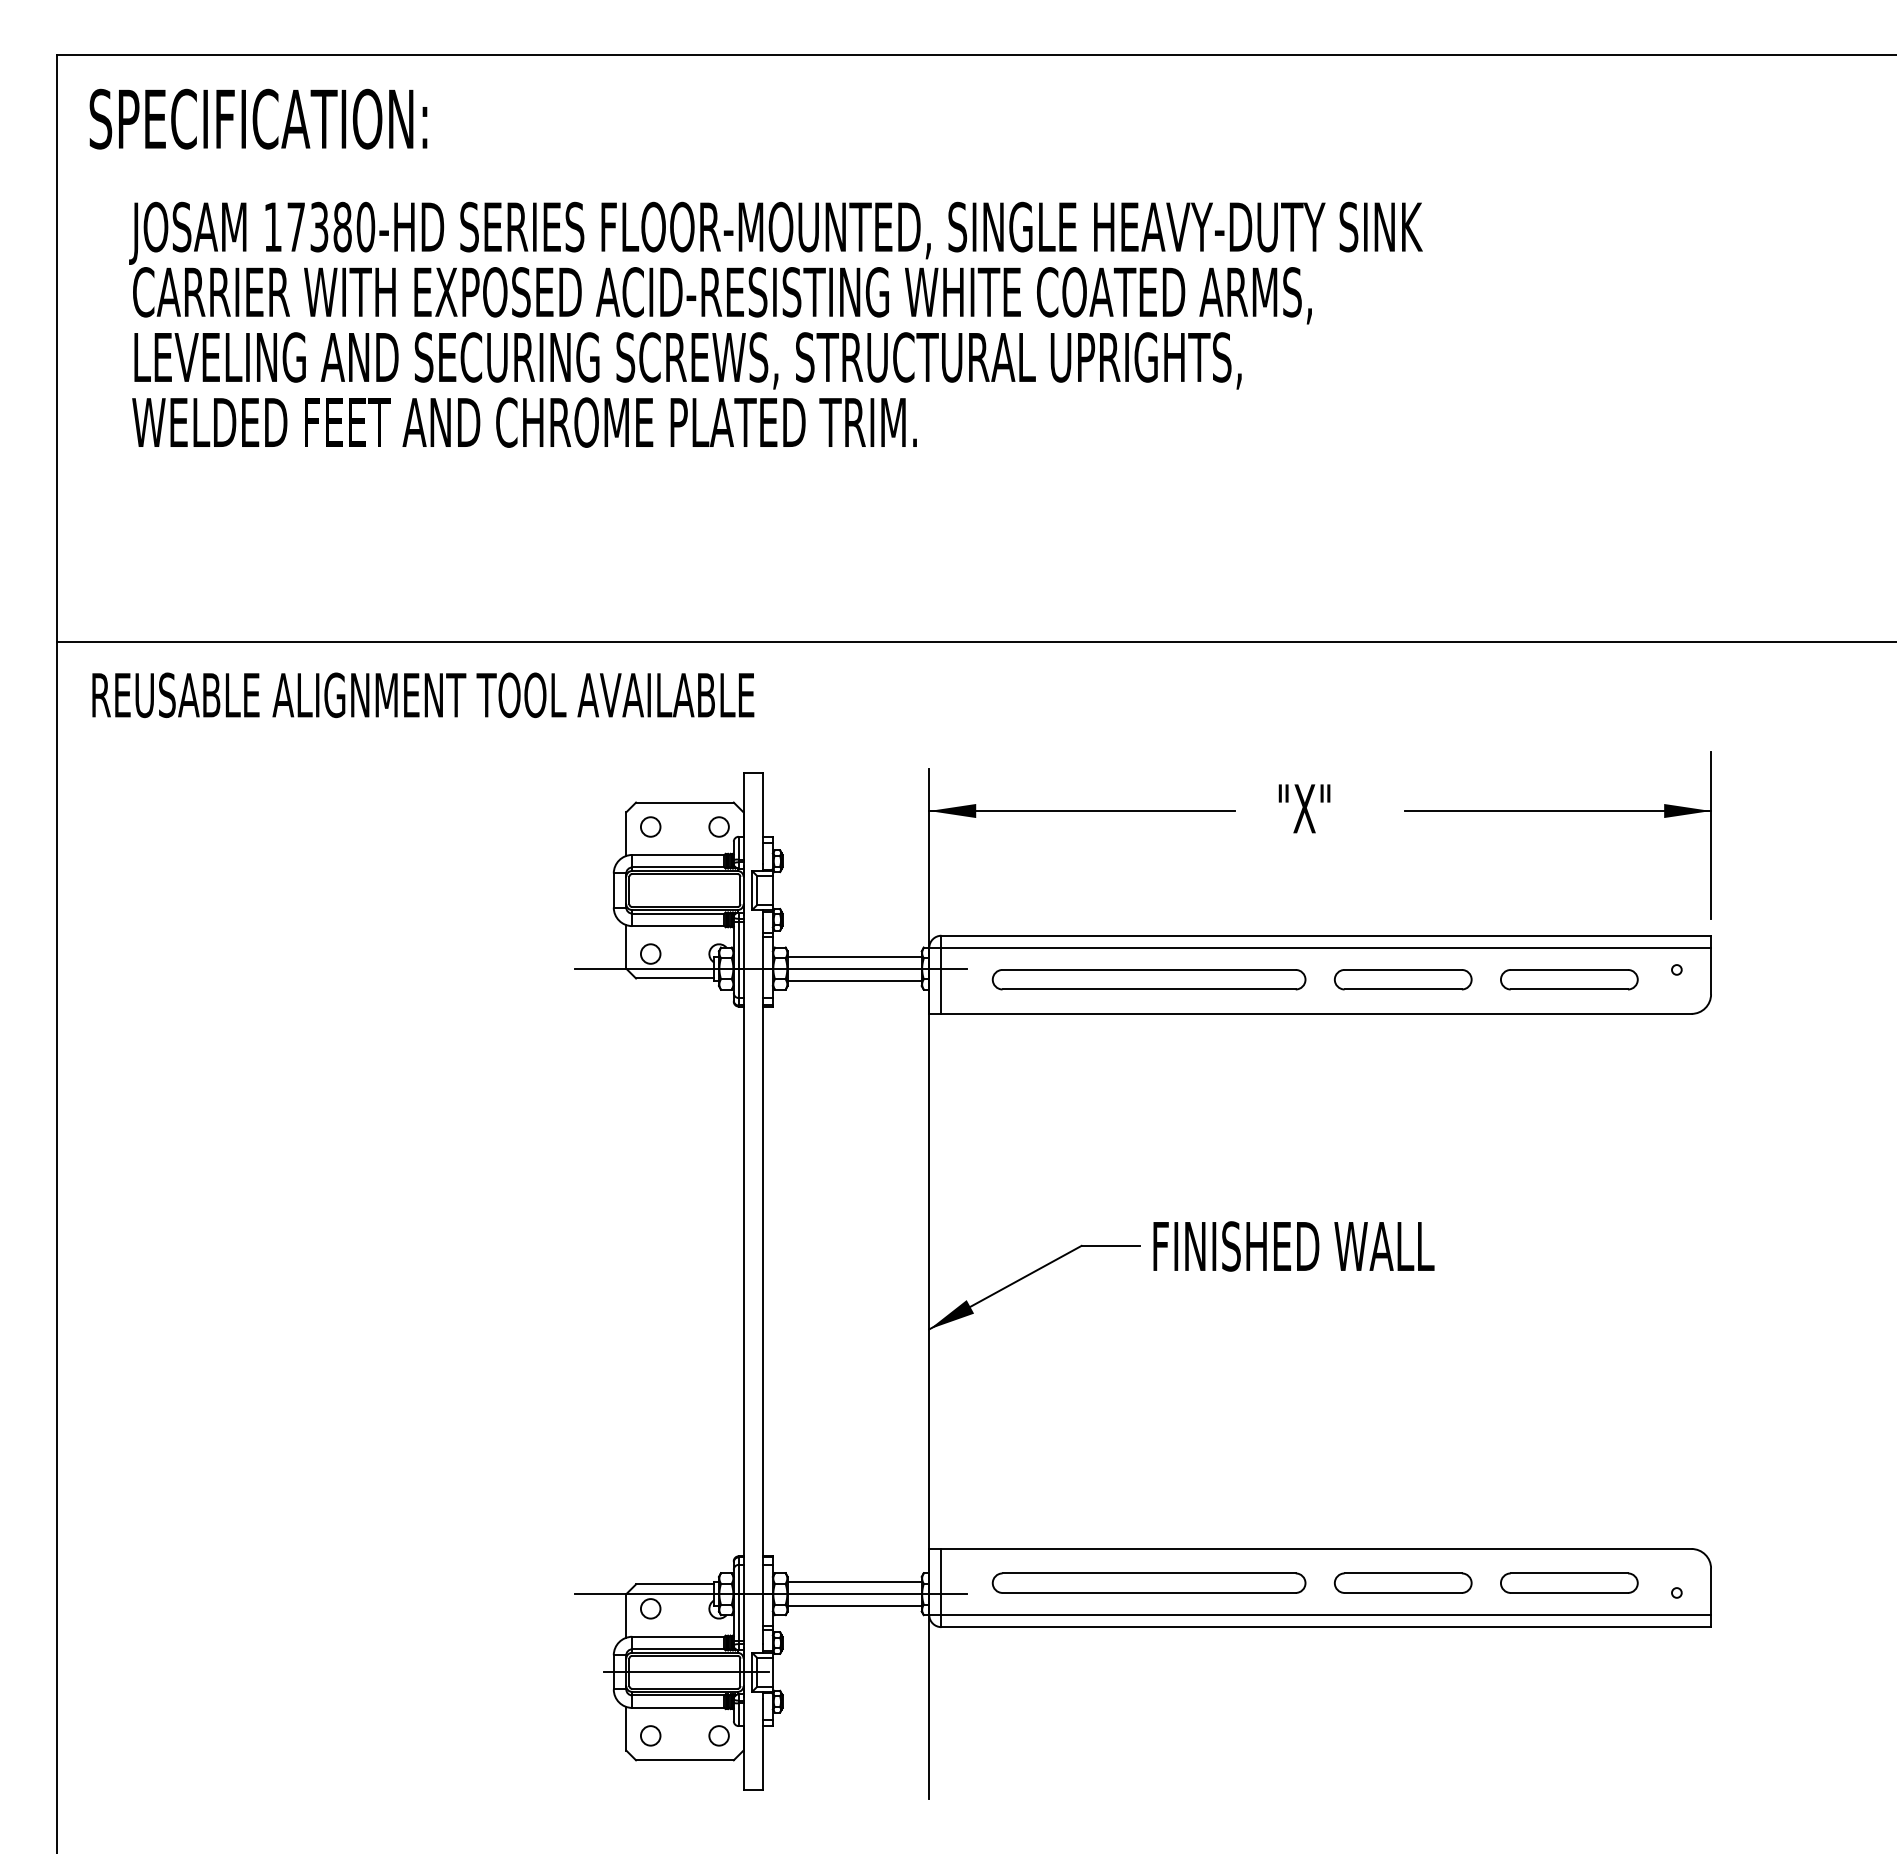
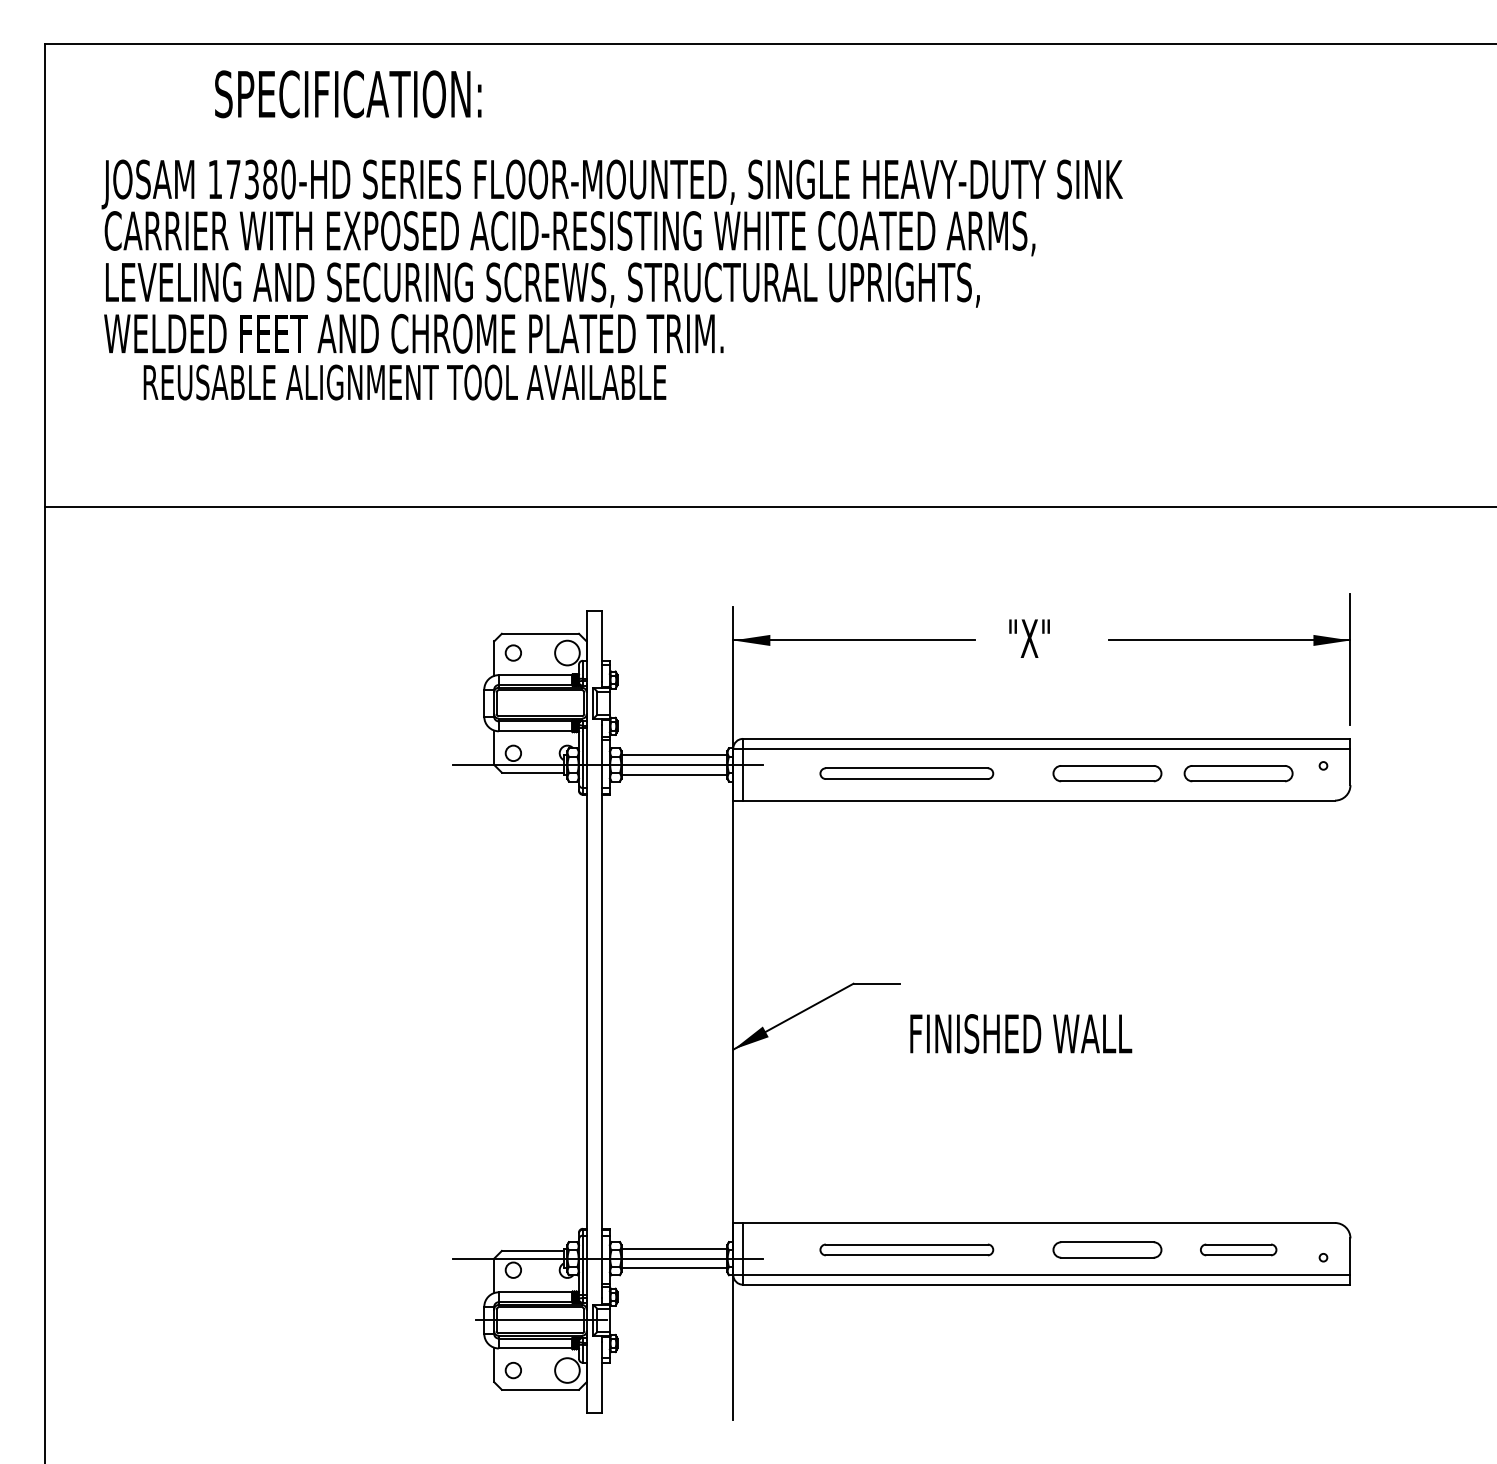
text: (258, 118) -> (348, 93), moved
text: (423, 695) -> (405, 382), moved
circle: (718, 826) -> (566, 652), size x1.6
part: (1148, 979) -> (906, 773), size x0.7
text: (1293, 1246) -> (1020, 1033), moved
part: (1148, 1582) -> (906, 1249), size x0.7
part: (1569, 1582) -> (1238, 1249), size x0.7
circle: (718, 1735) -> (566, 1370), size x1.6

